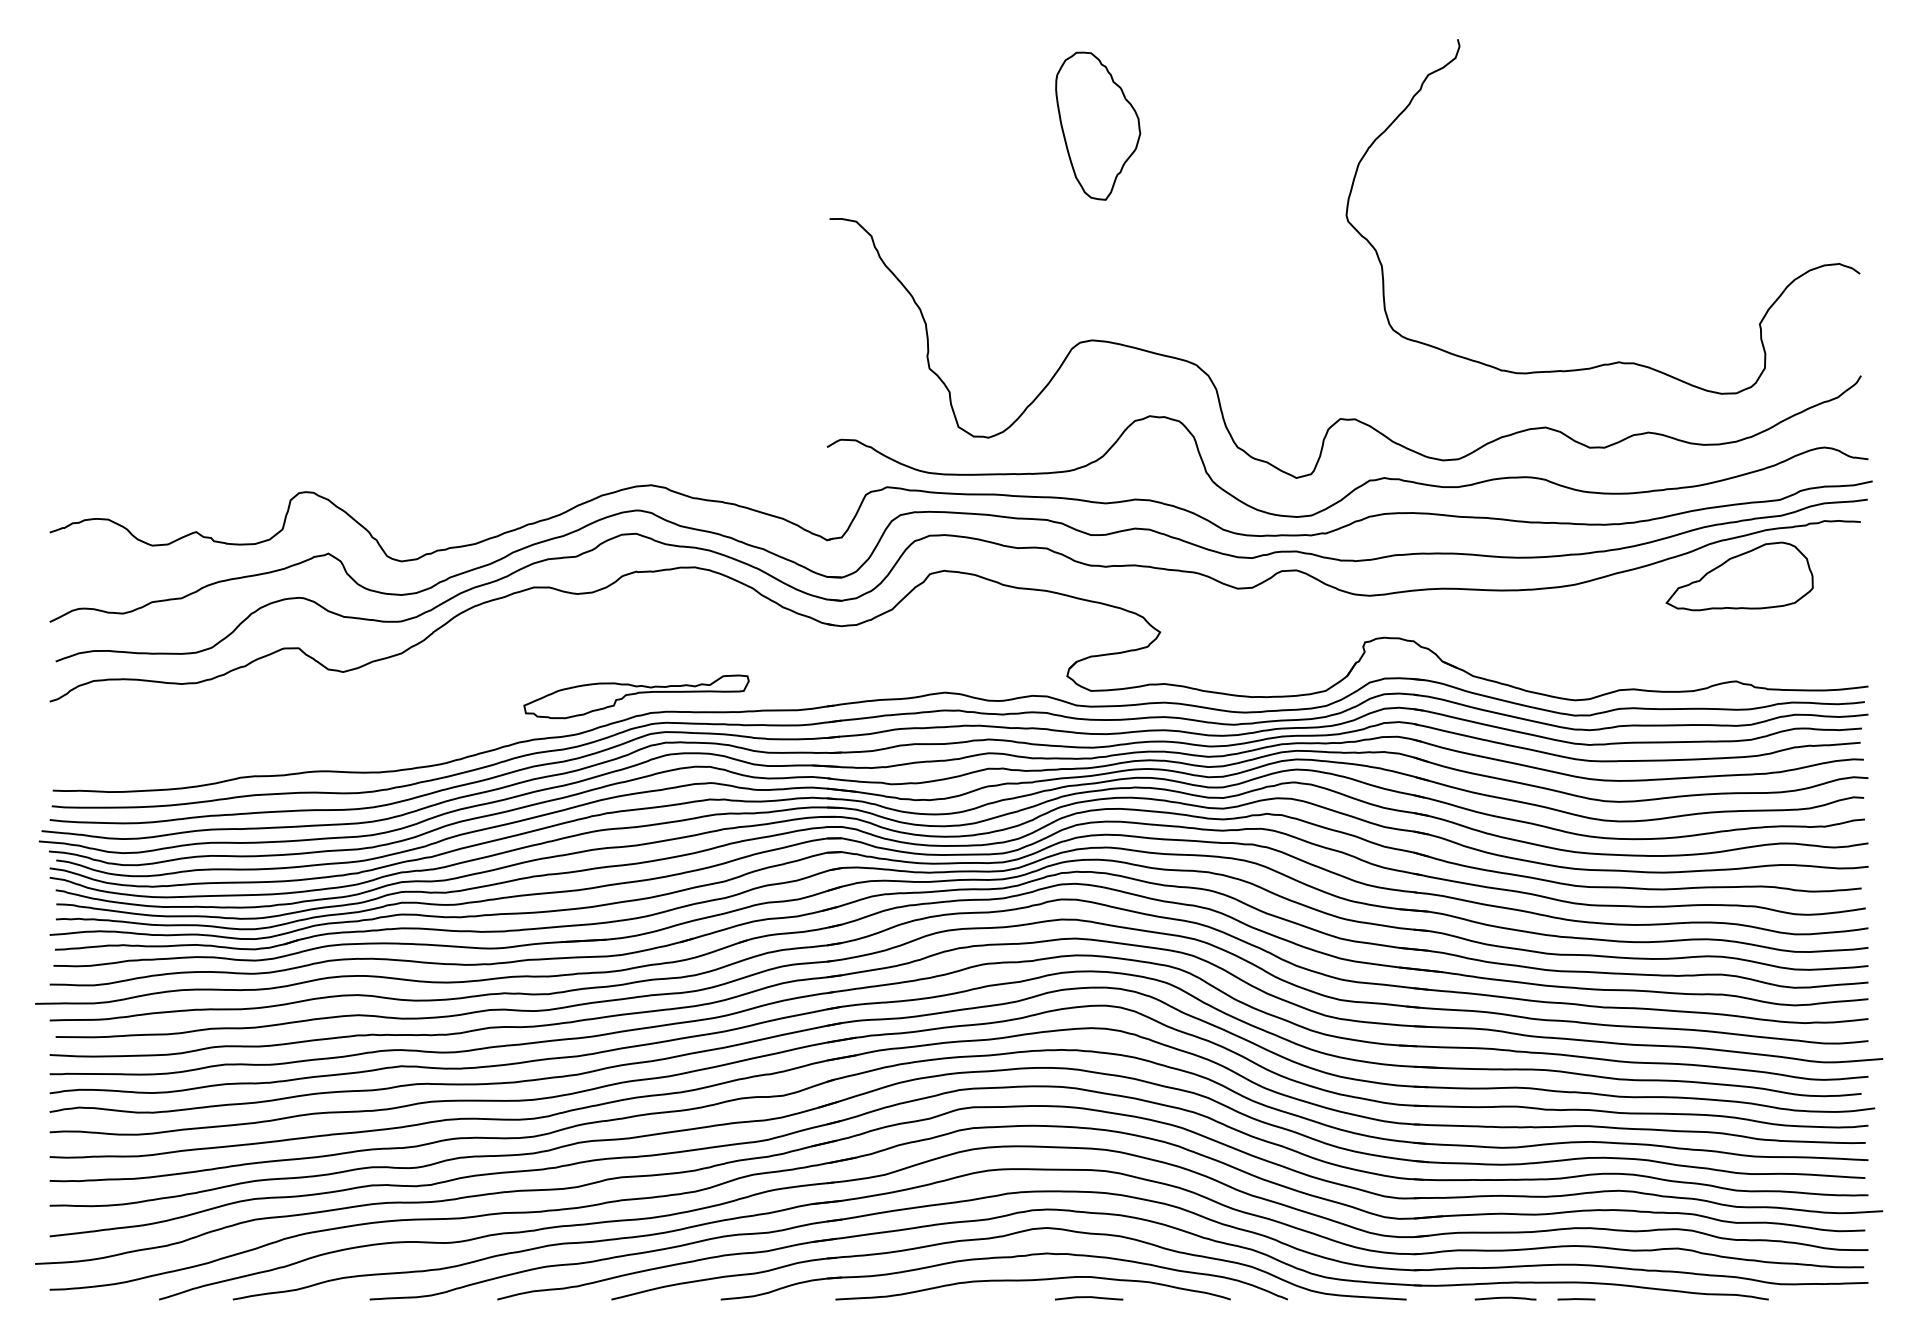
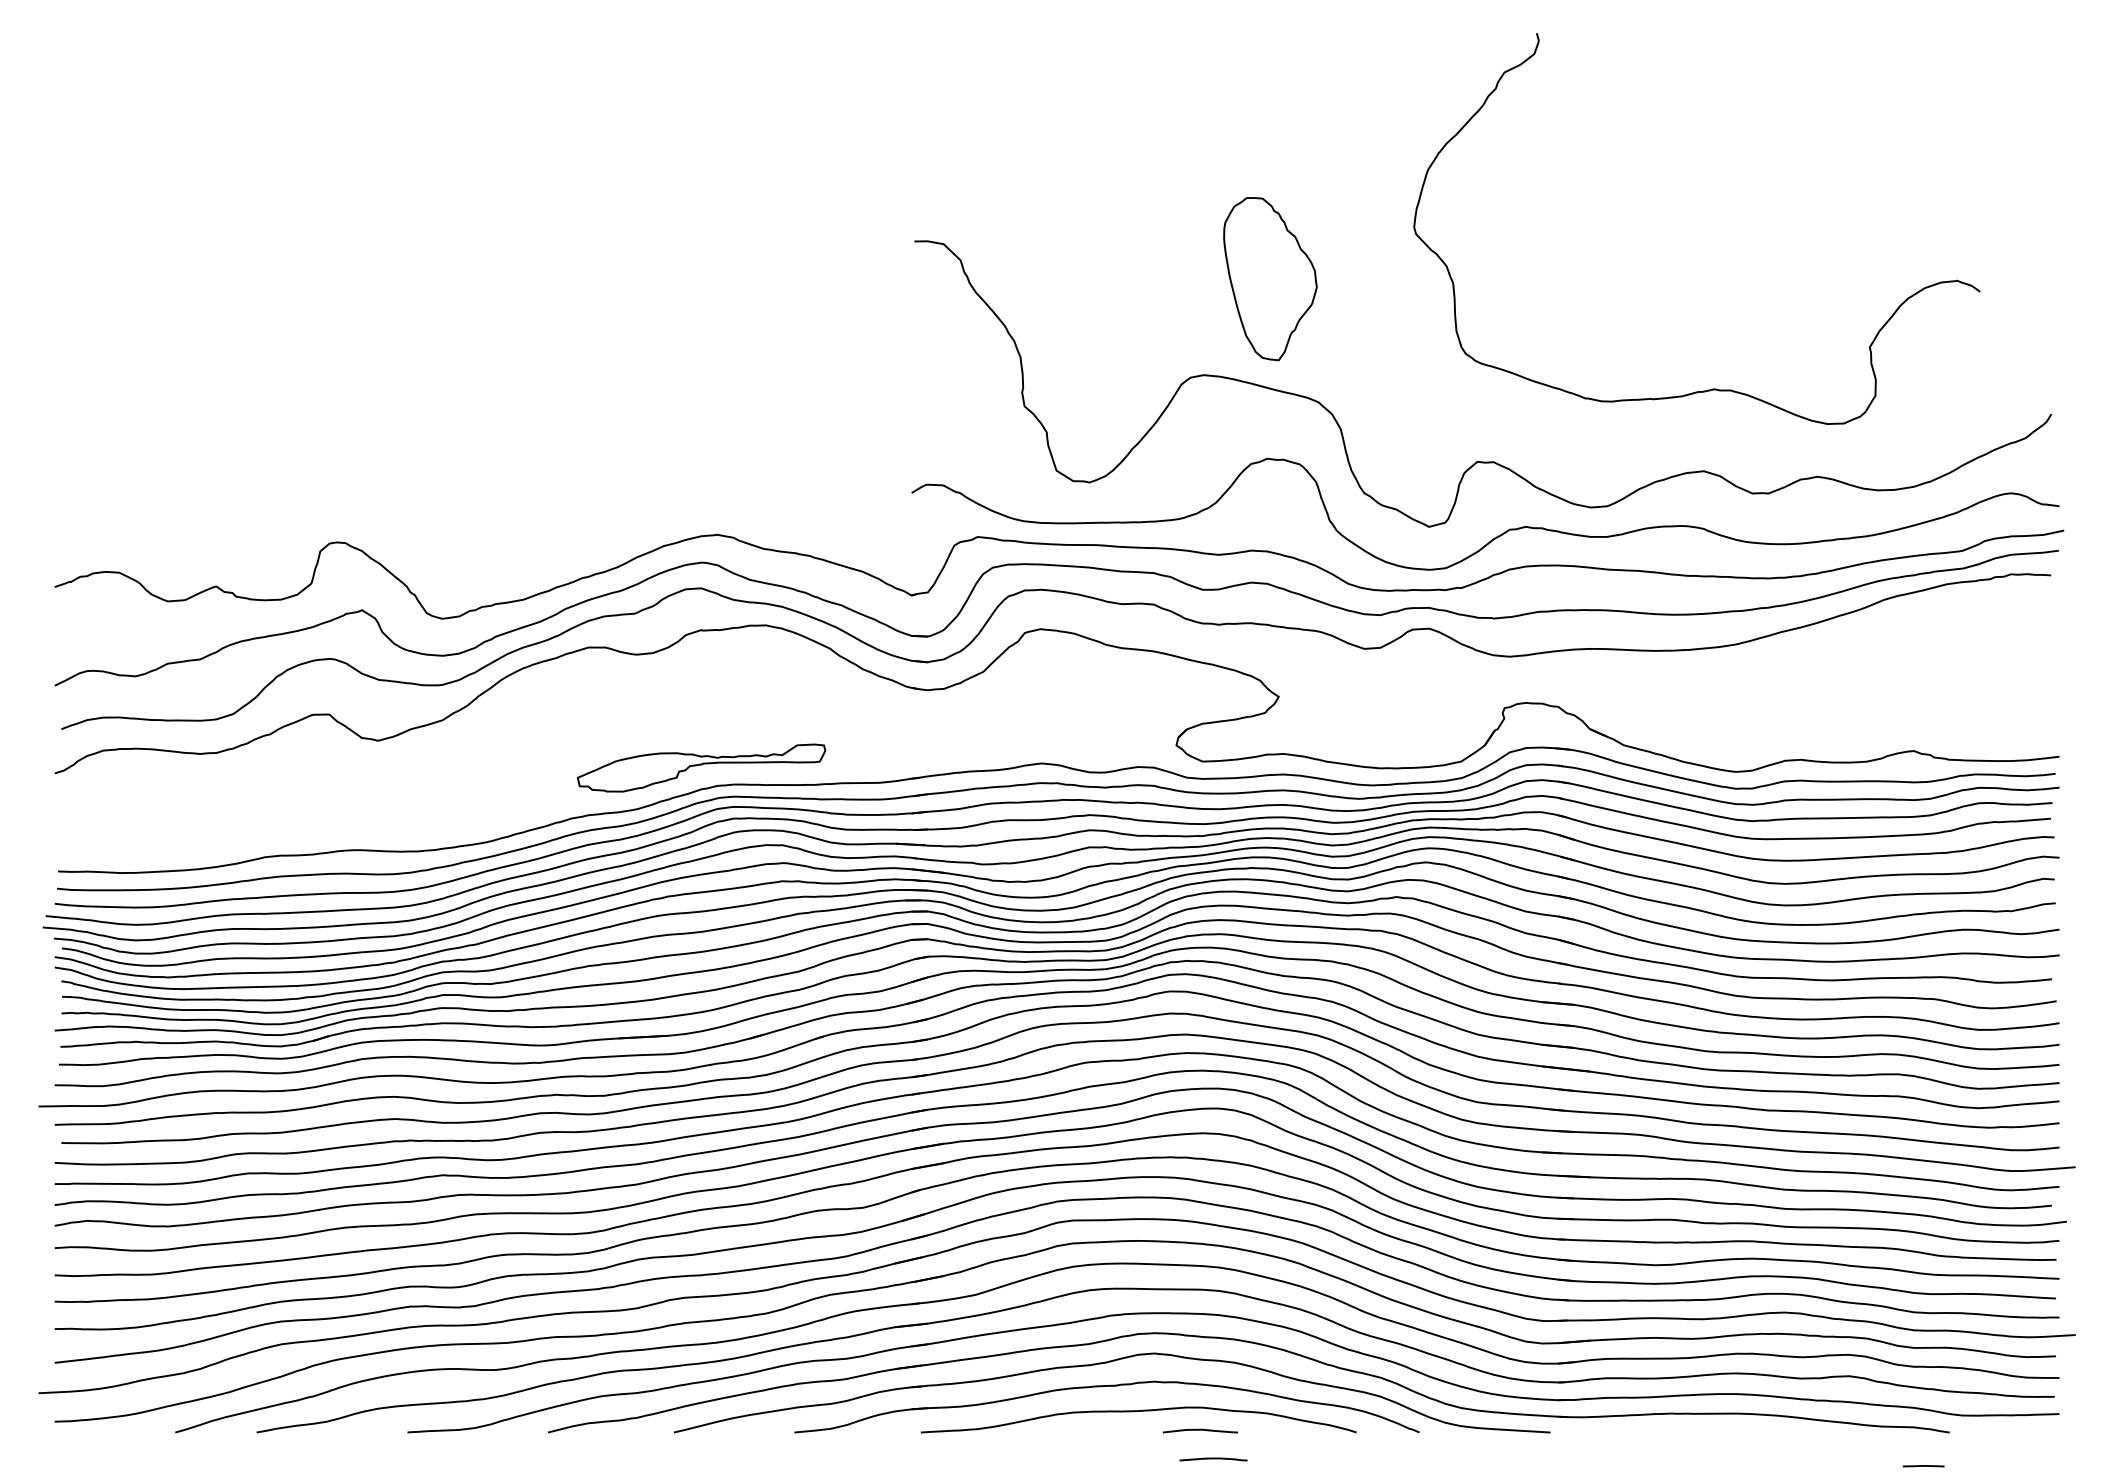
part: (1098, 126) -> (1270, 279), moved
curve: (1617, 361) -> (1712, 388), moved
part: (1739, 576) -> (1917, 635), removed
curve: (1505, 1298) -> (1213, 1459), moved
line: (1576, 1299) -> (1923, 1466), moved

